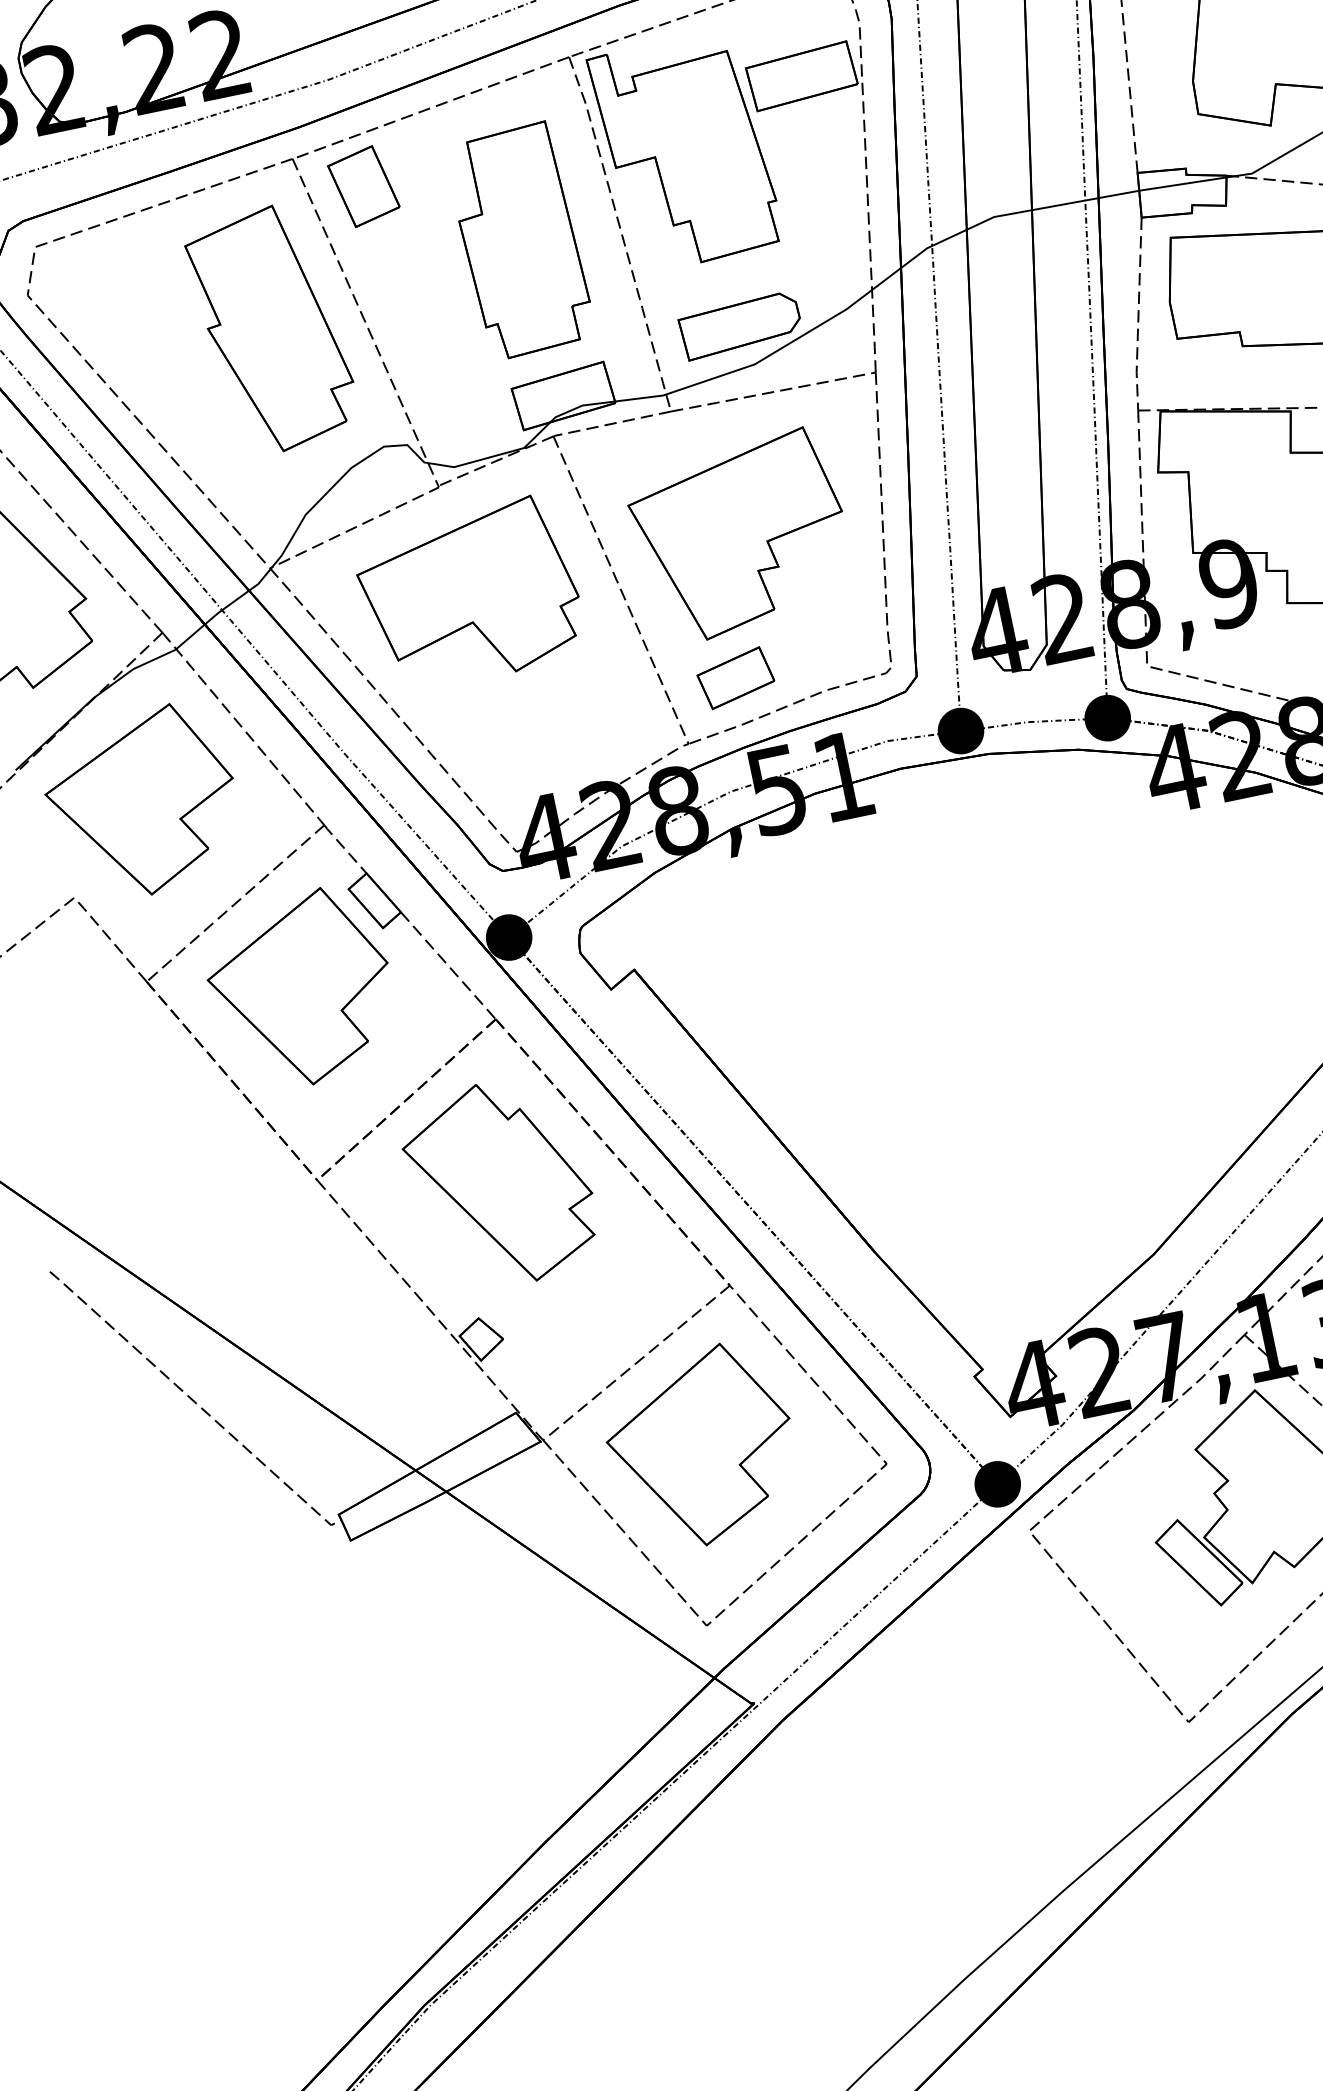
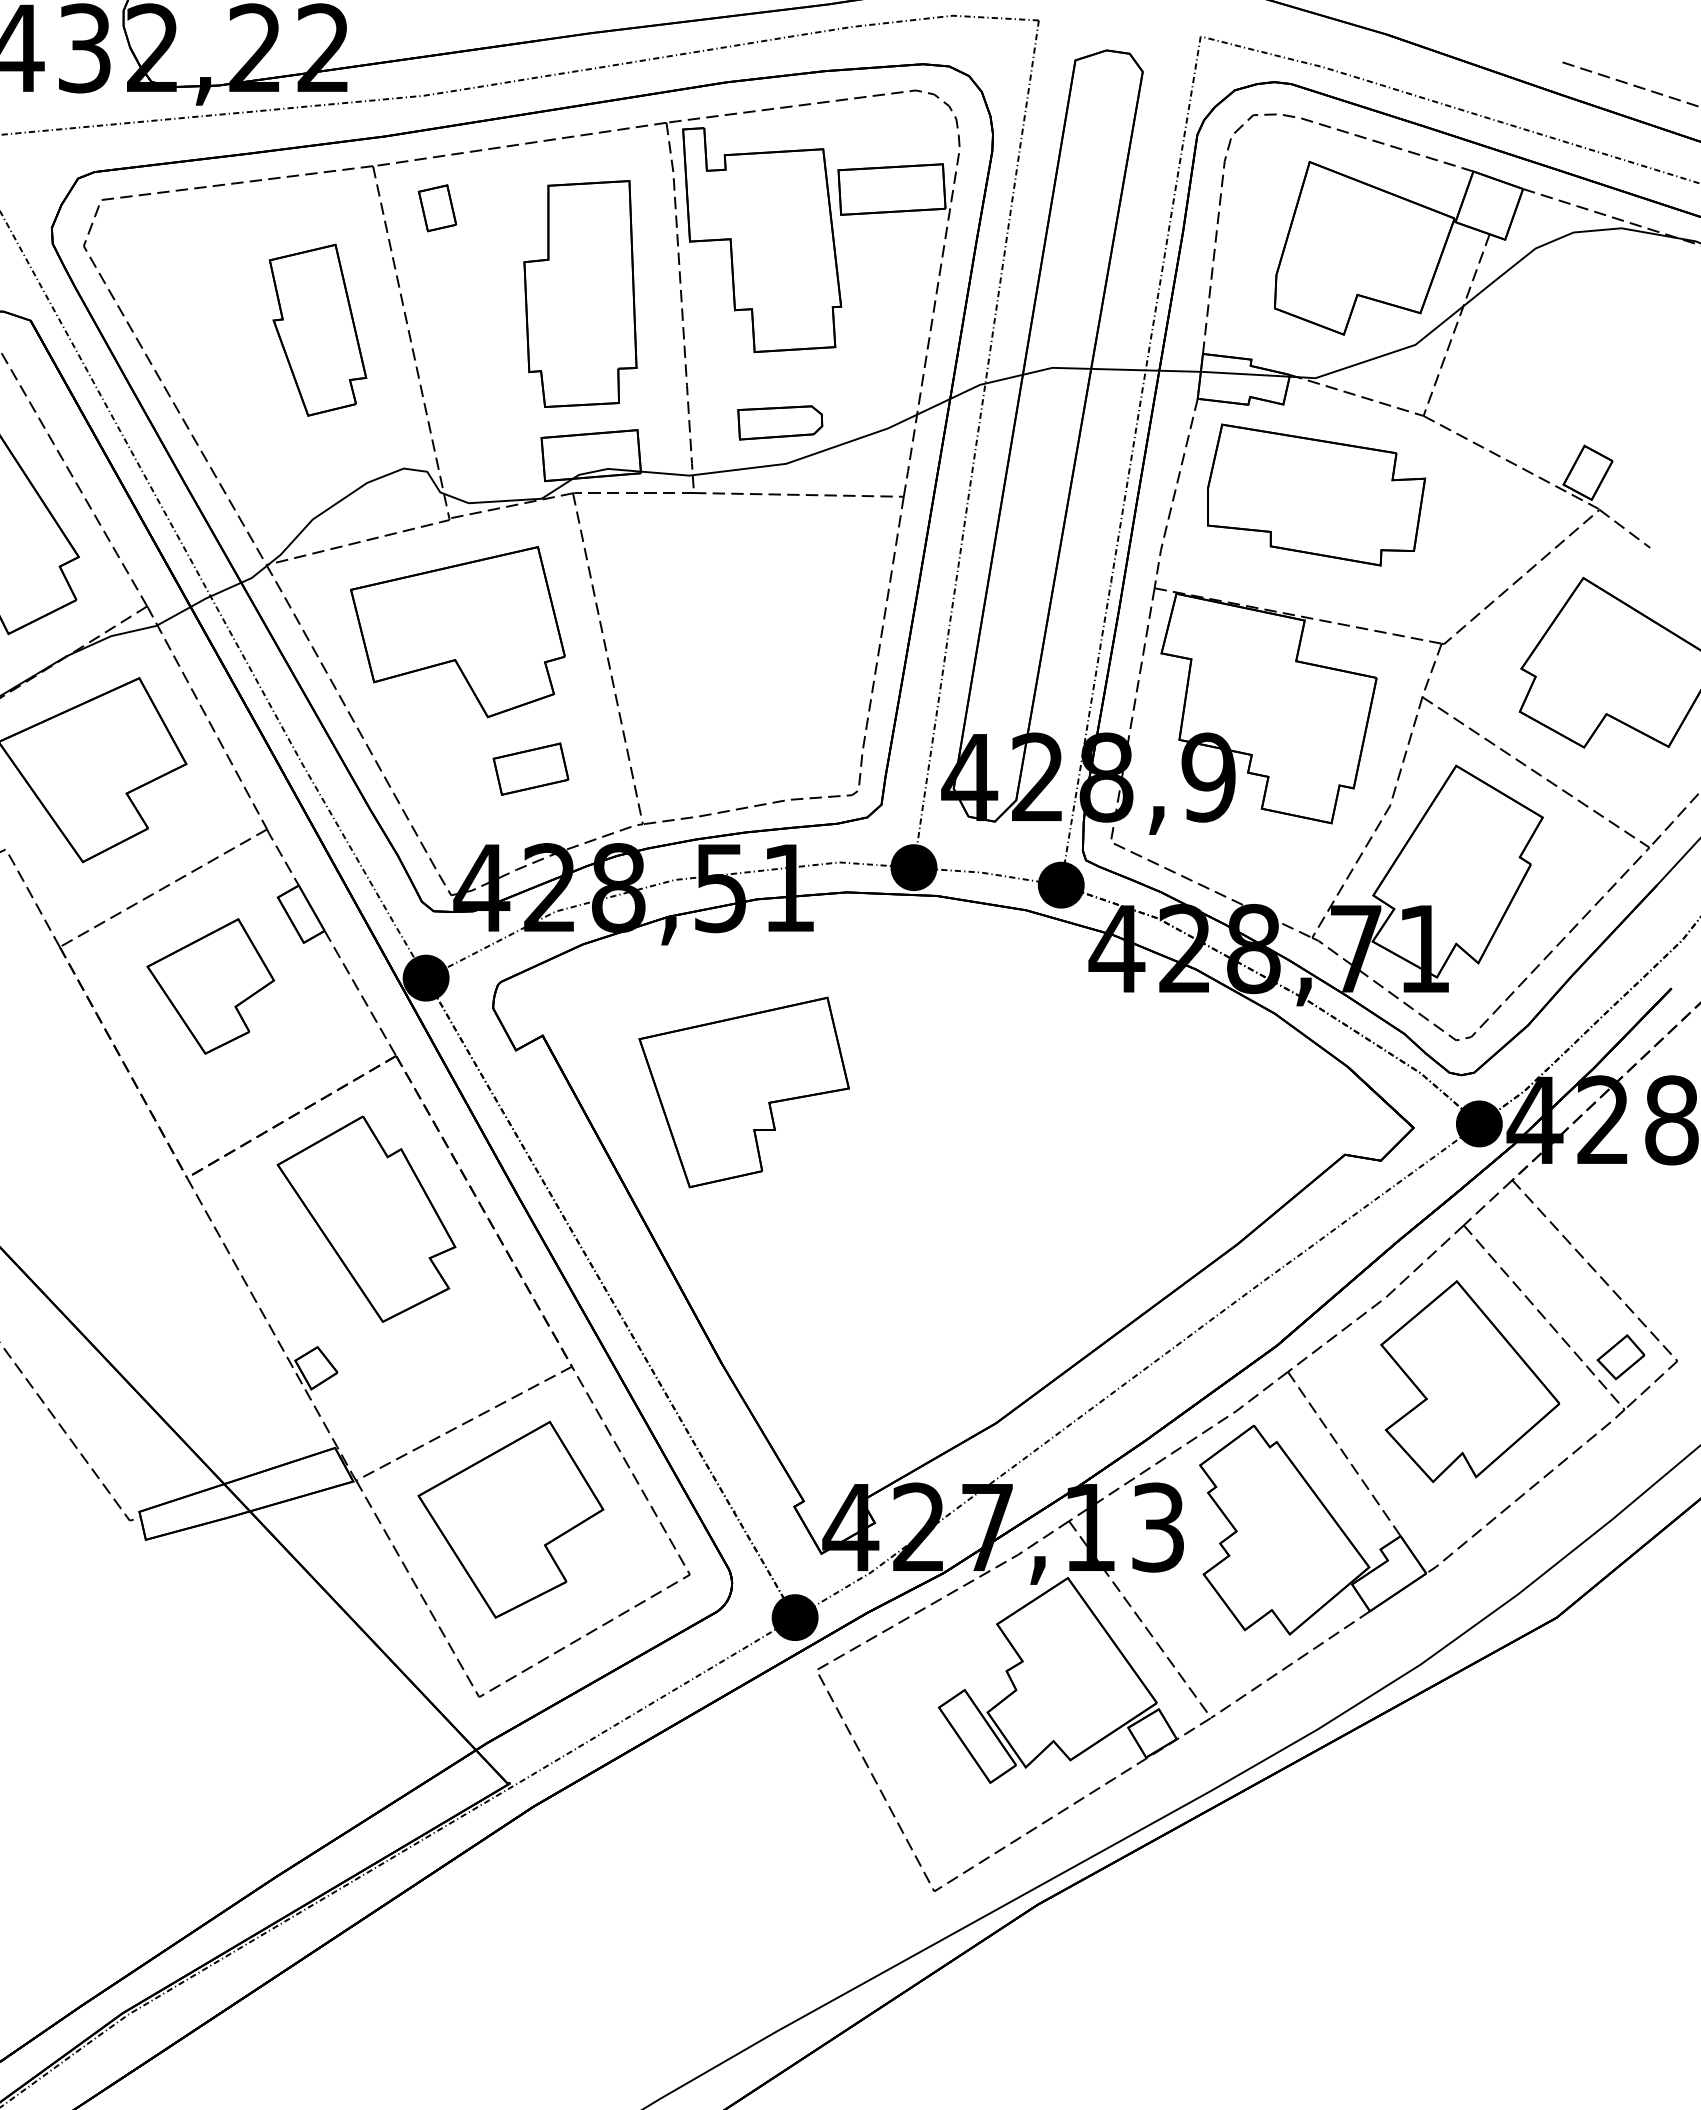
part: (363, 187) -> (437, 208), size x0.6
part: (740, 325) -> (780, 422), size x0.7
part: (271, 329) -> (317, 330), size x0.7
part: (740, 536) -> (743, 1092), moved
part: (735, 677) -> (530, 768), moved
part: (301, 989) -> (210, 986), size x0.7

